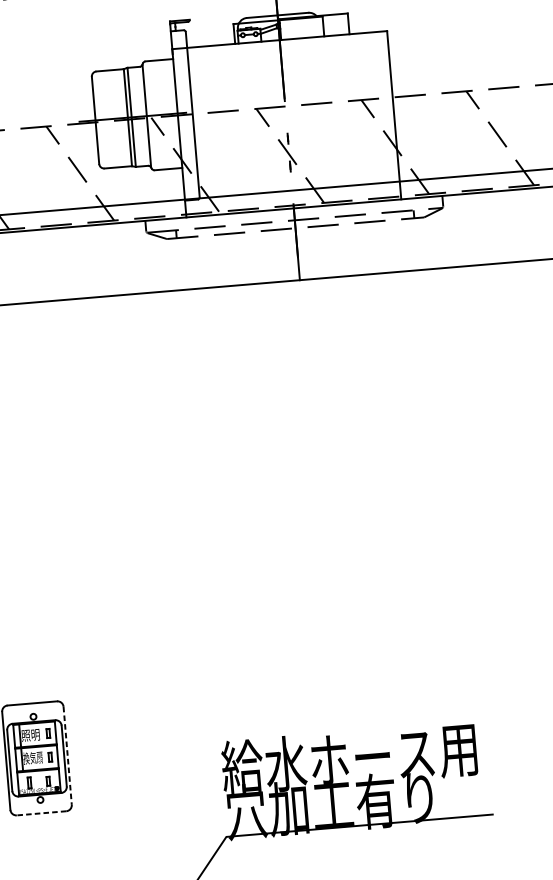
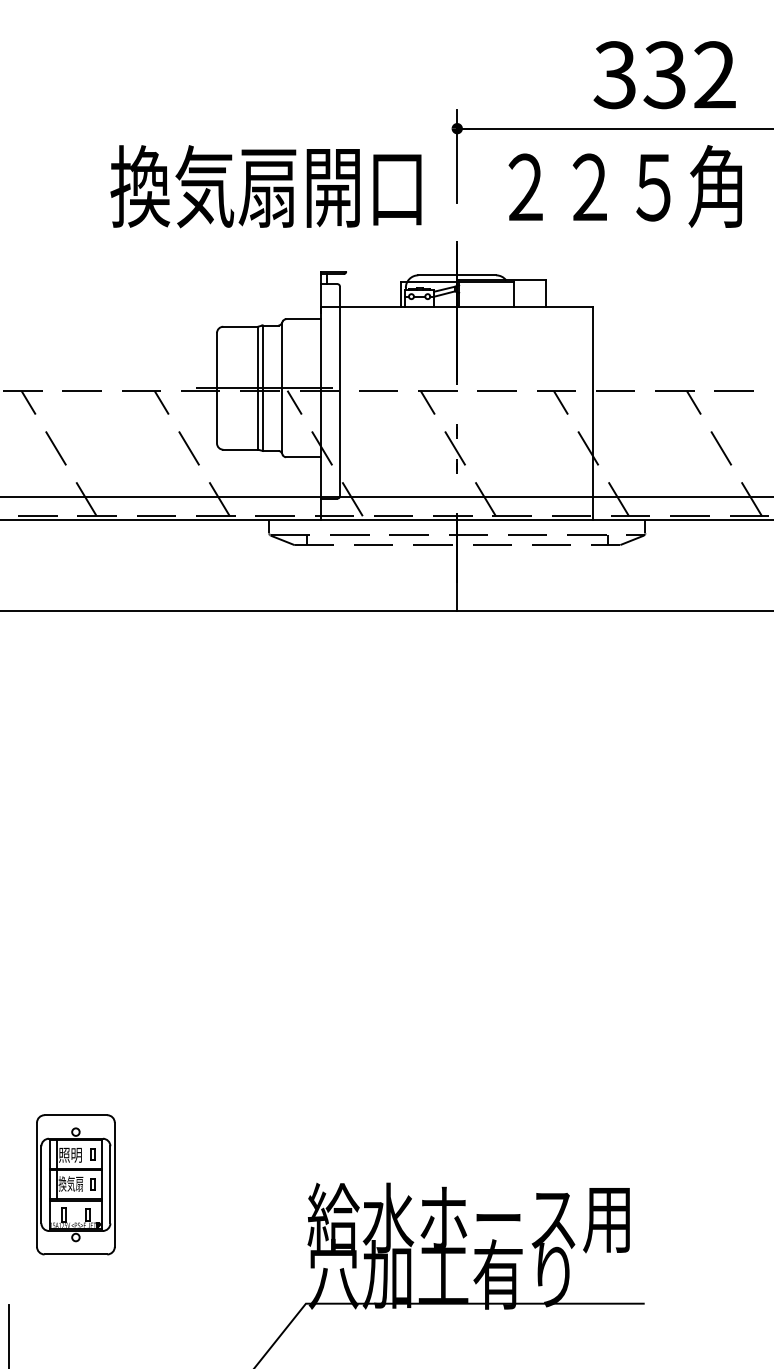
line: (67, 756) -> (114, 1185), dashed -> solid
line: (41, 813) -> (75, 1254), dashed -> solid

